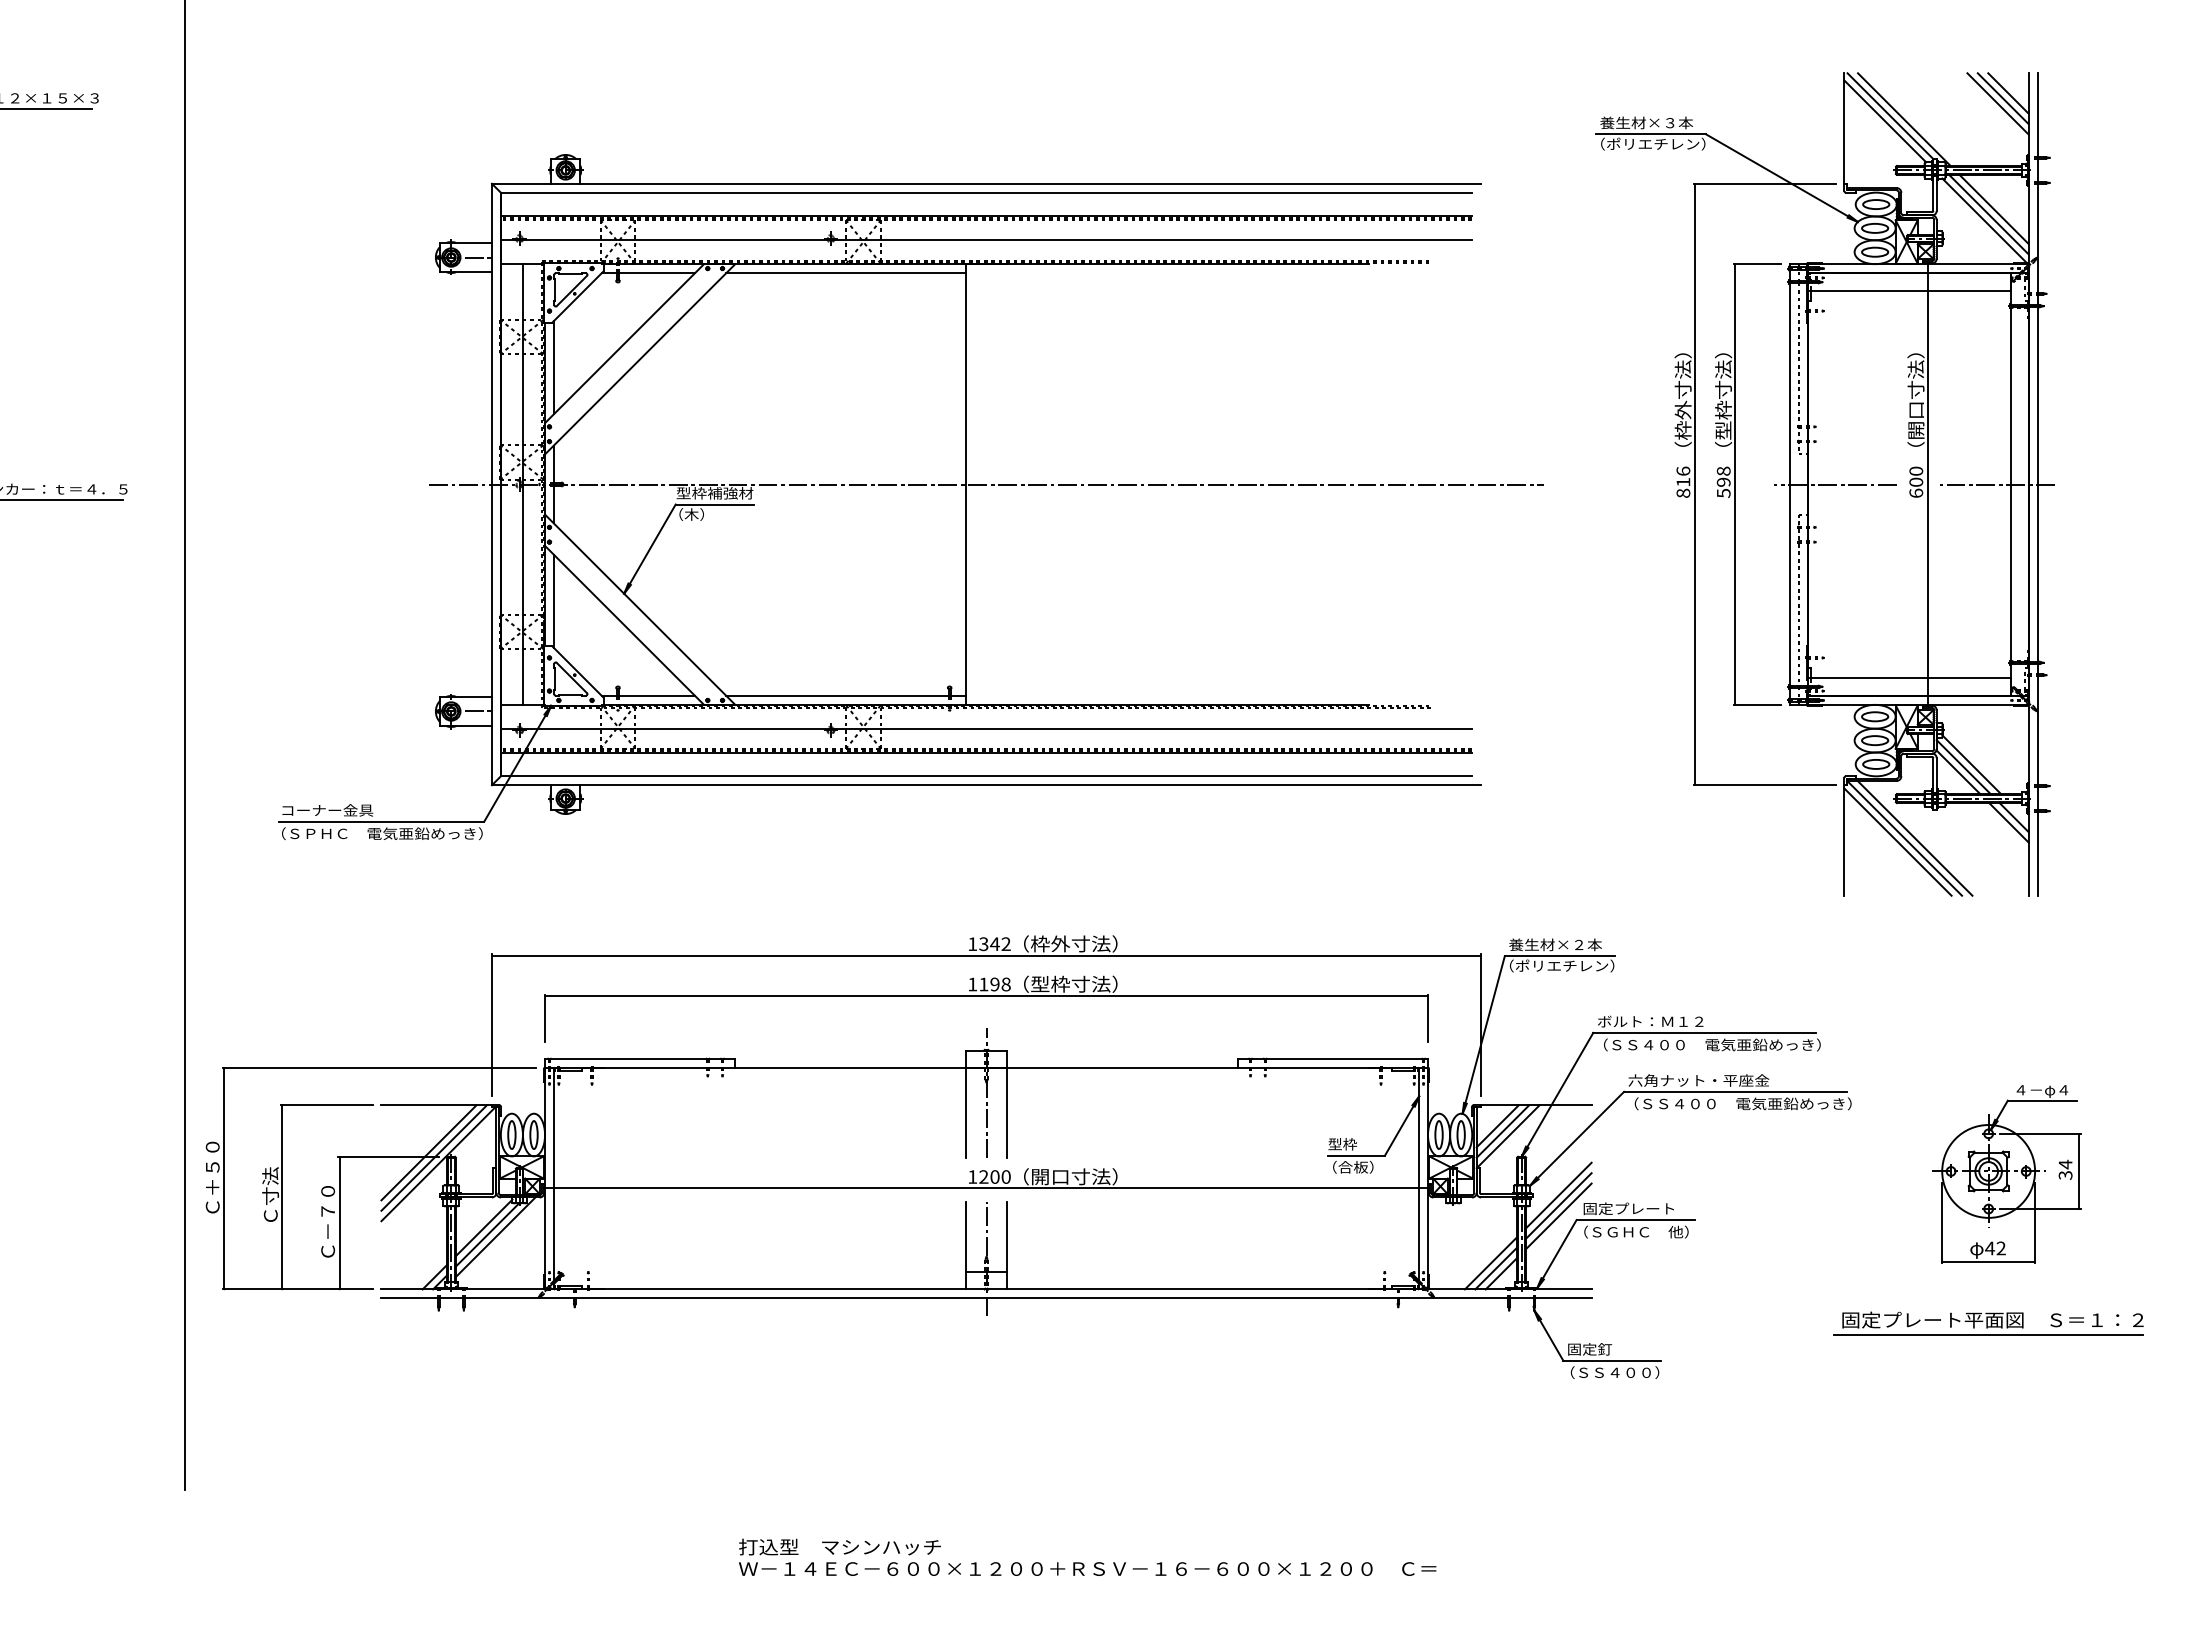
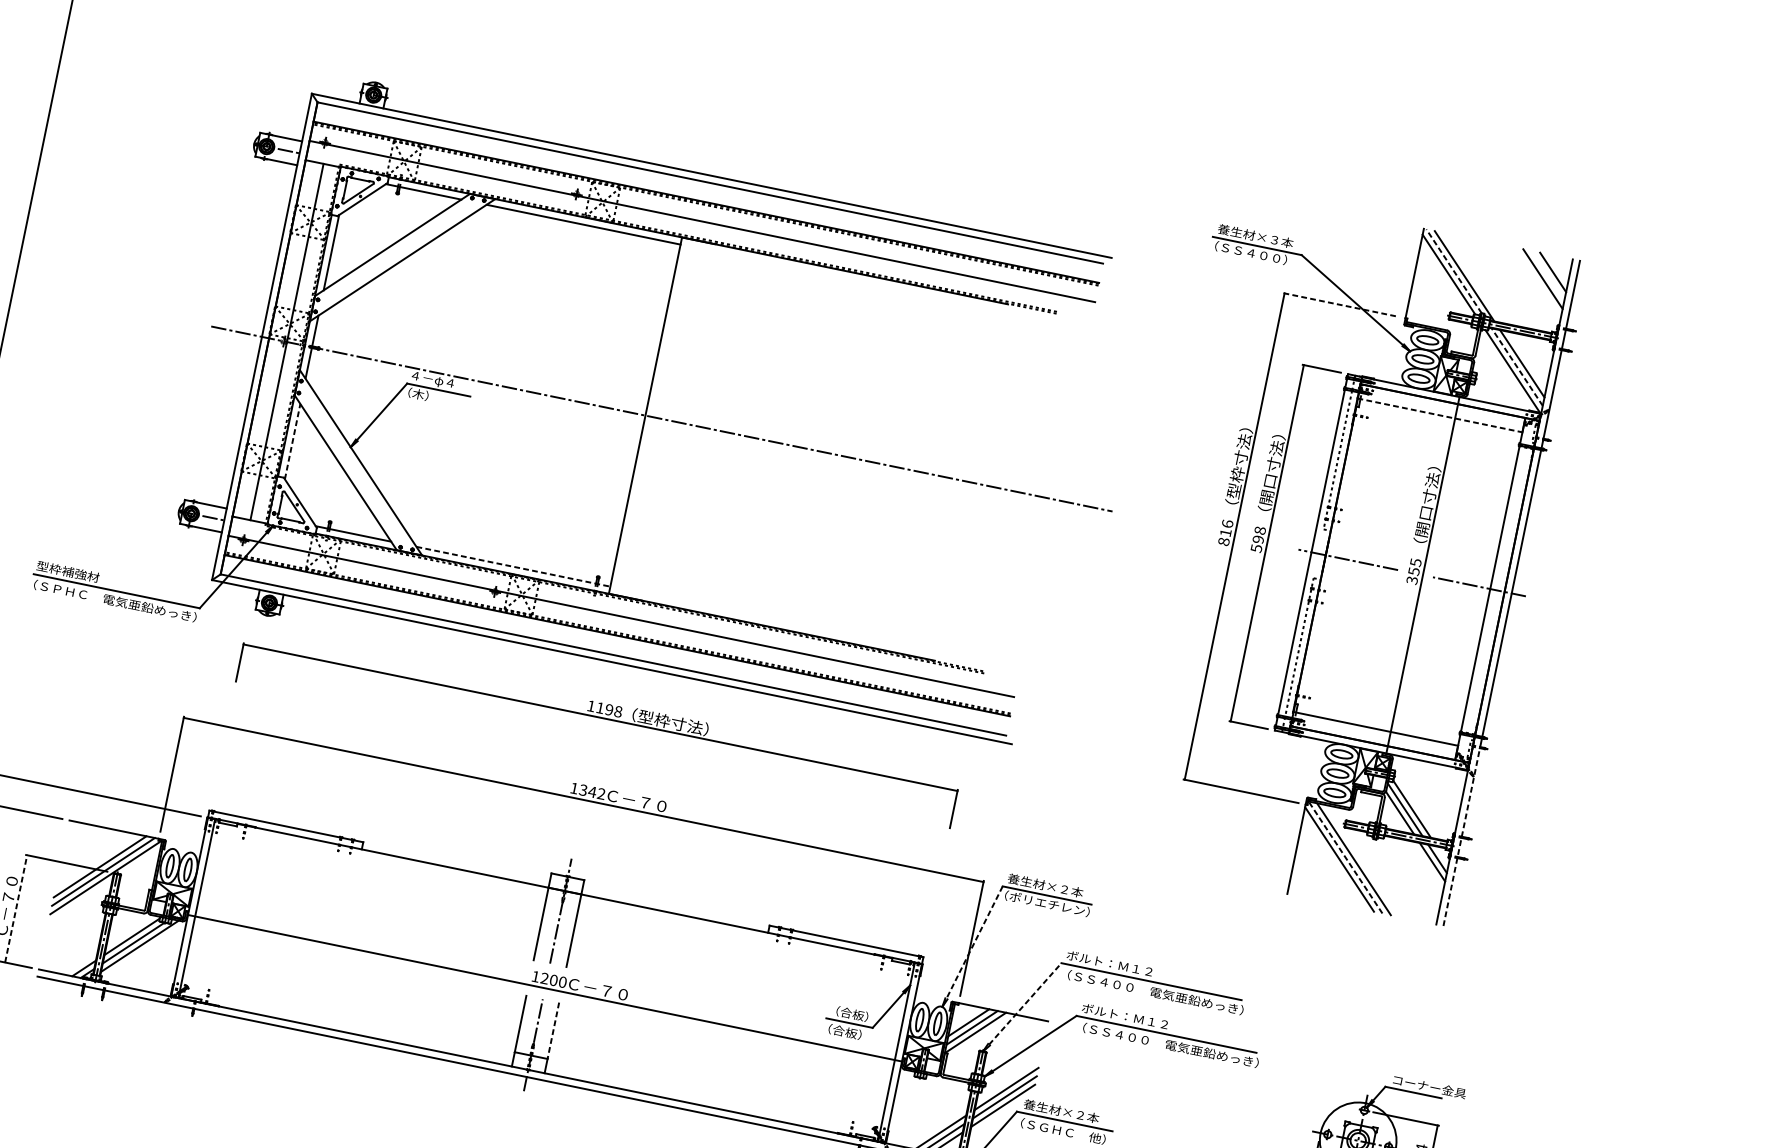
line: (2002, 98) -> (1547, 275), removed
line: (1890, 116) -> (1453, 271), solid -> dashed
text: (1656, 143) -> (1260, 254), （ポリエチレン） -> （ＳＳ４００）
line: (1765, 183) -> (1341, 304), solid -> dashed
line: (1988, 214) -> (1516, 366), solid -> dashed
line: (1908, 290) -> (1439, 415), solid -> dashed
text: (1682, 419) -> (1235, 481), （枠外寸法） -> （型枠寸法）
text: (1723, 419) -> (1268, 488), （型枠寸法） -> （開口寸法）
text: (1916, 482) -> (1414, 571), 600 -> 355
text: (714, 494) -> (440, 381), 型枠補強材 -> ４－φ４
line: (553, 601) -> (292, 441), solid -> dashed
line: (846, 696) -> (513, 567), solid -> dashed
line: (2037, 785) -> (1461, 836), solid -> dashed
text: (326, 810) -> (74, 573), コーナー金具 -> 型枠補強材
line: (1904, 837) -> (1345, 856), solid -> dashed
text: (1065, 943) -> (649, 803), （枠外寸法） -> Ｃ－７０
part: (986, 996) -> (600, 718), moved
line: (1483, 1034) -> (972, 946), solid -> dashed
text: (1698, 1080) -> (1138, 1019), 六角ナット・平座金 -> ボルト：Ｍ１２
text: (2060, 1090) -> (1429, 1087), ４－φ４ -> コーナー金具
line: (1557, 1094) -> (1022, 1007), solid -> dashed
text: (1352, 1143) -> (848, 1012), 型枠 -> （合板）
text: (1065, 1176) -> (610, 991), （開口寸法） -> Ｃ－７０
text: (1629, 1208) -> (1061, 1111), 固定プレート -> 養生材×２本
line: (339, 1222) -> (16, 908), solid -> dashed
line: (1006, 1236) -> (553, 1030), solid -> dashed

